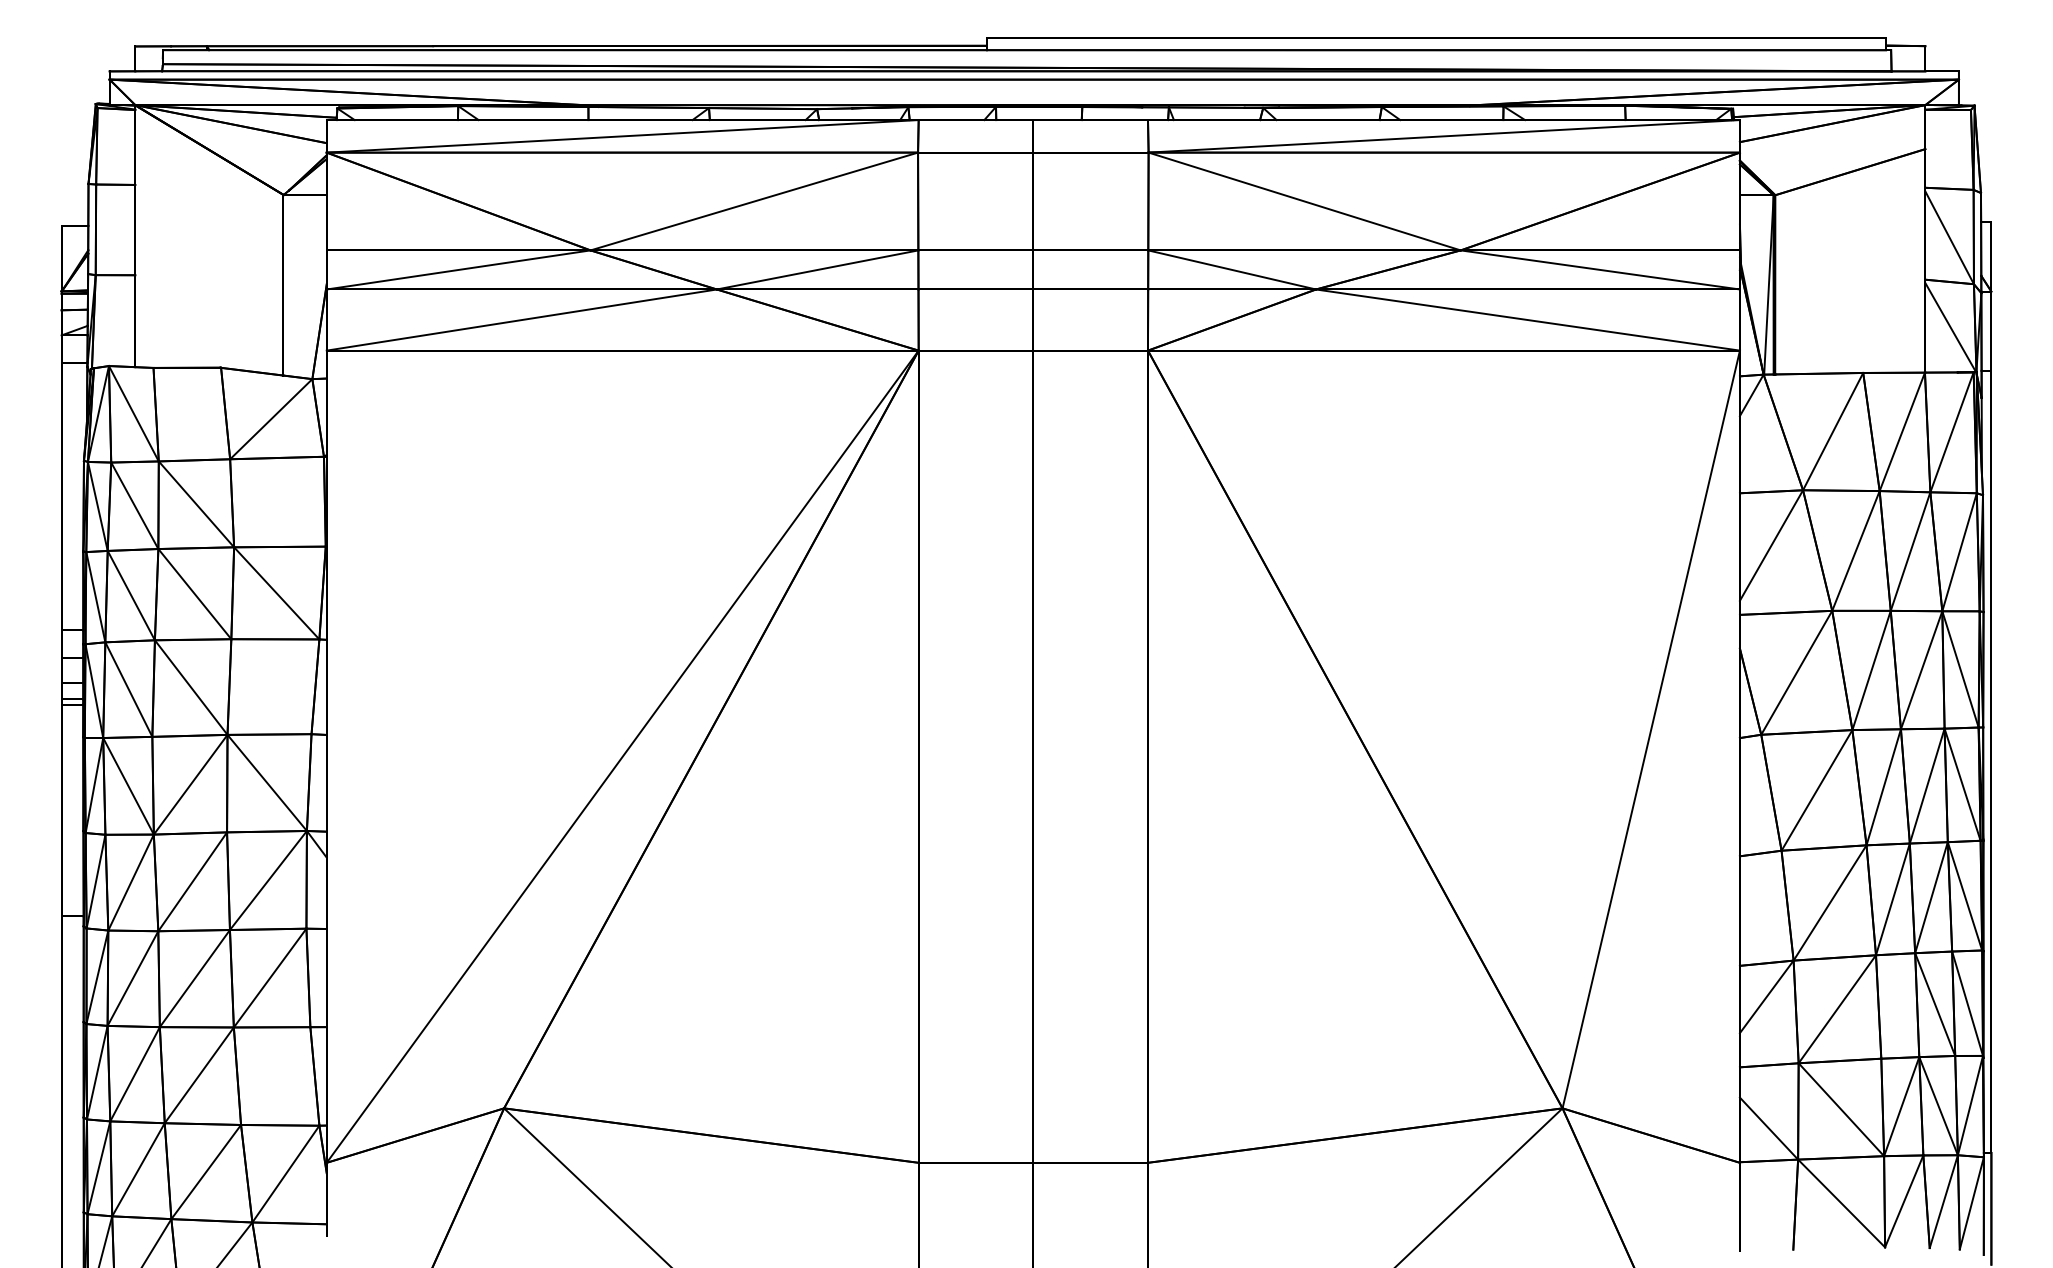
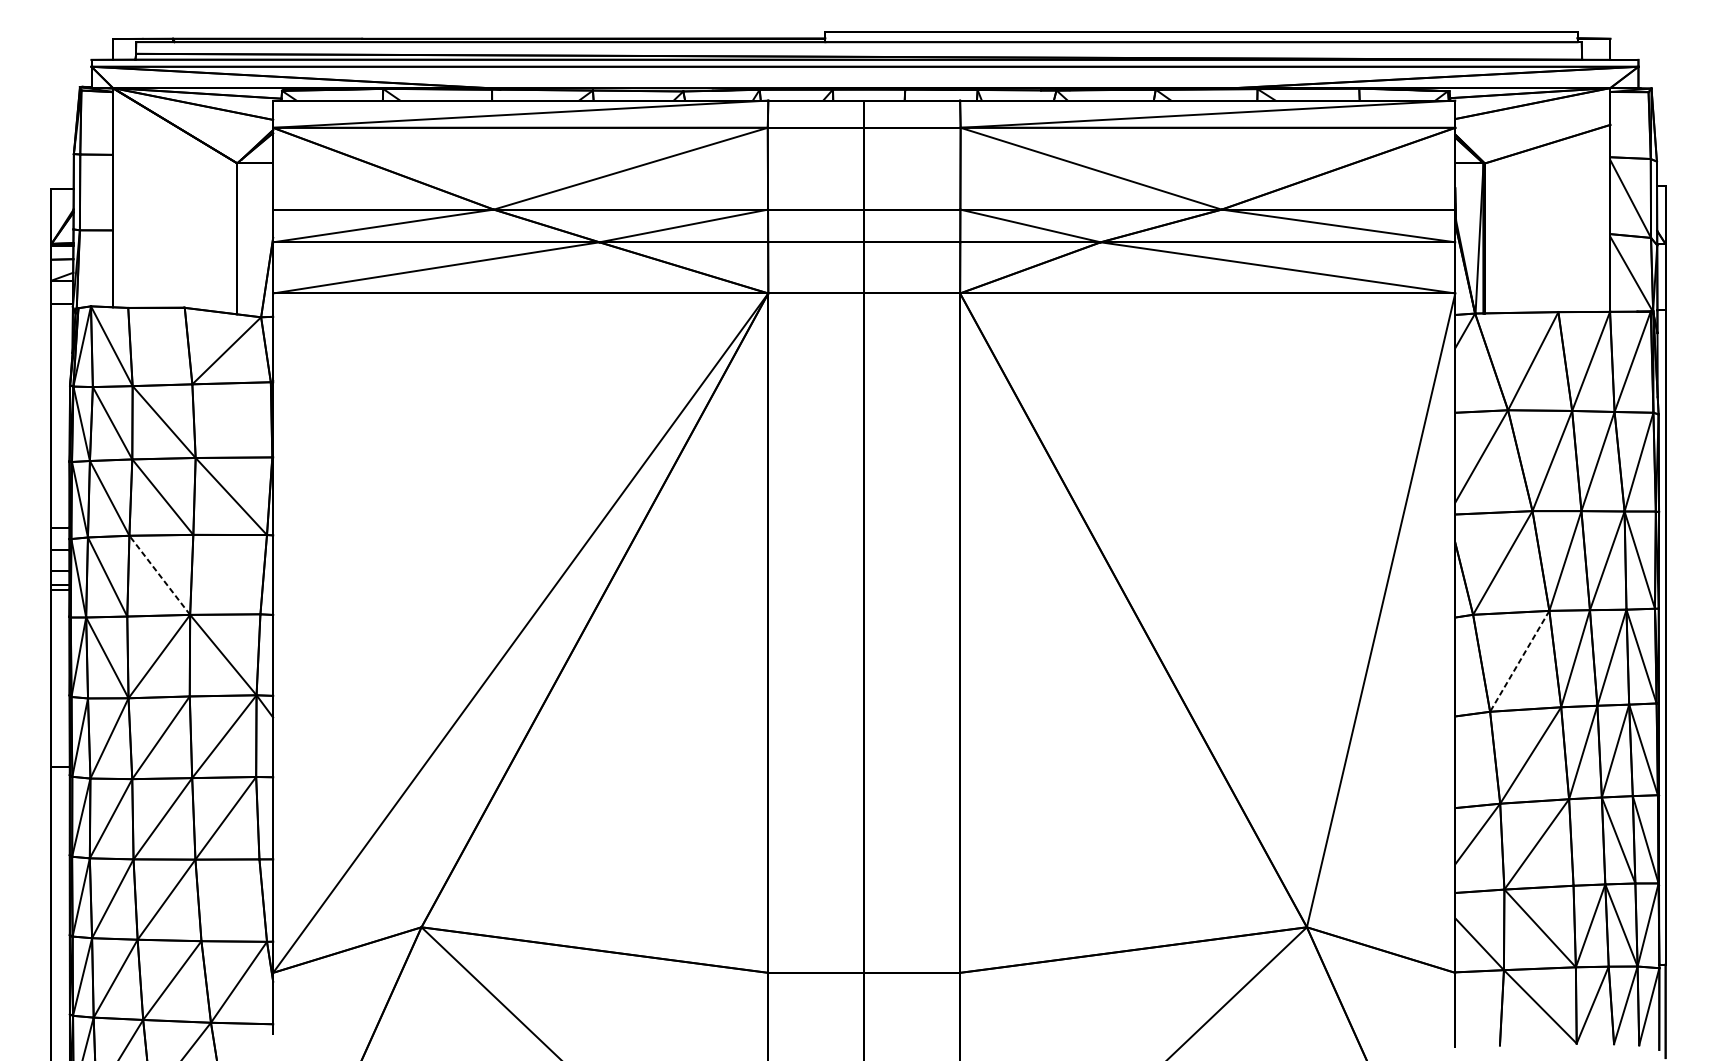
line: (191, 687) -> (160, 575), solid -> dashed
line: (1817, 790) -> (1520, 661), solid -> dashed

